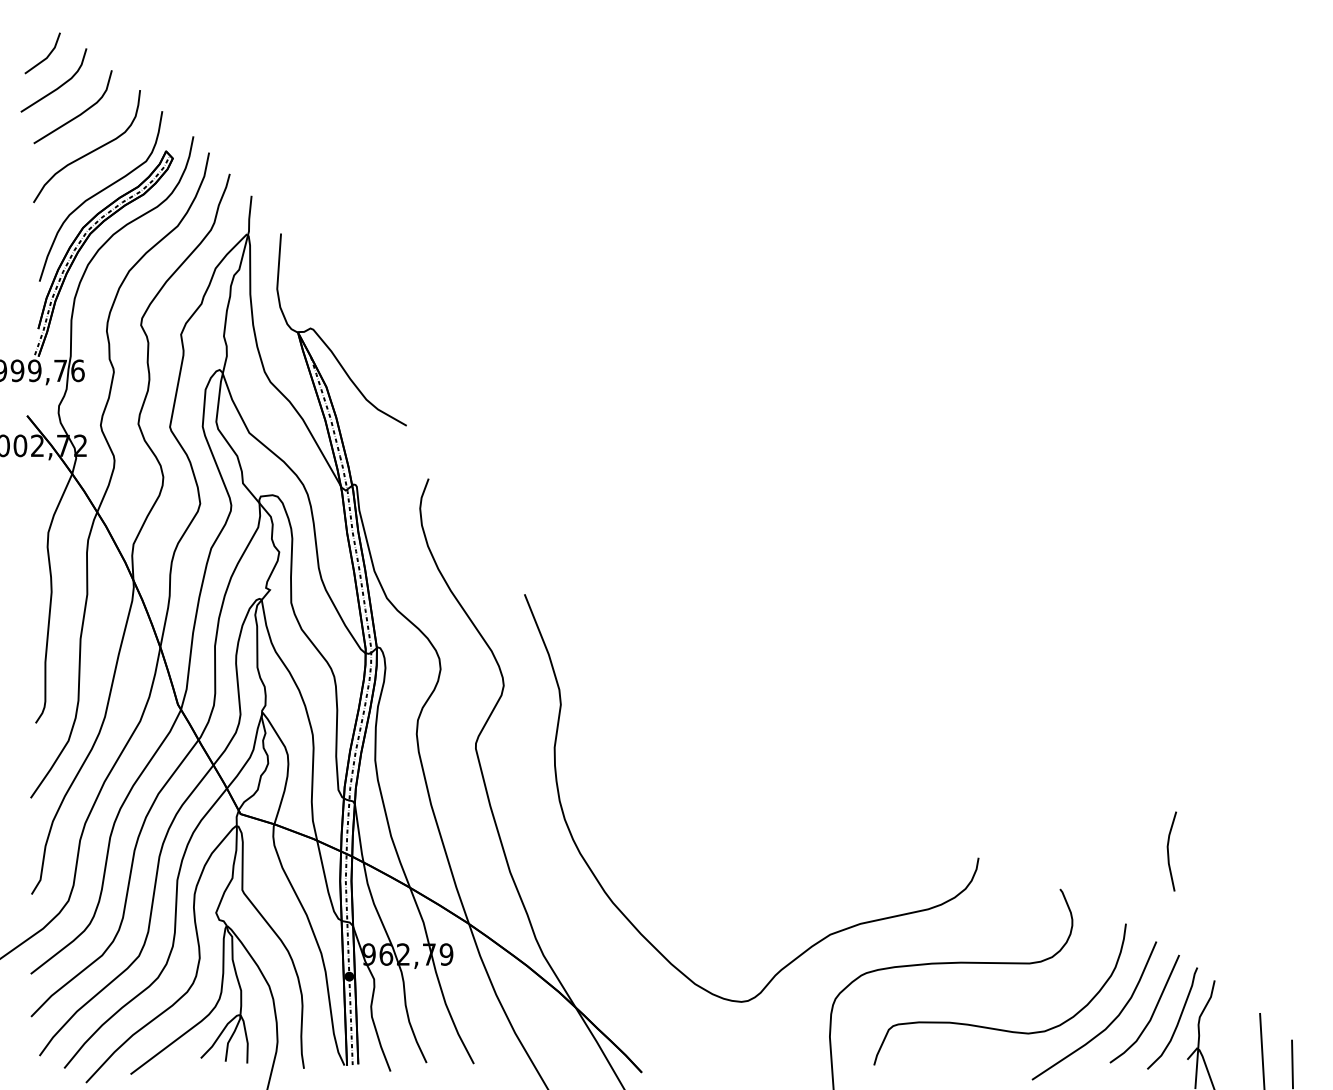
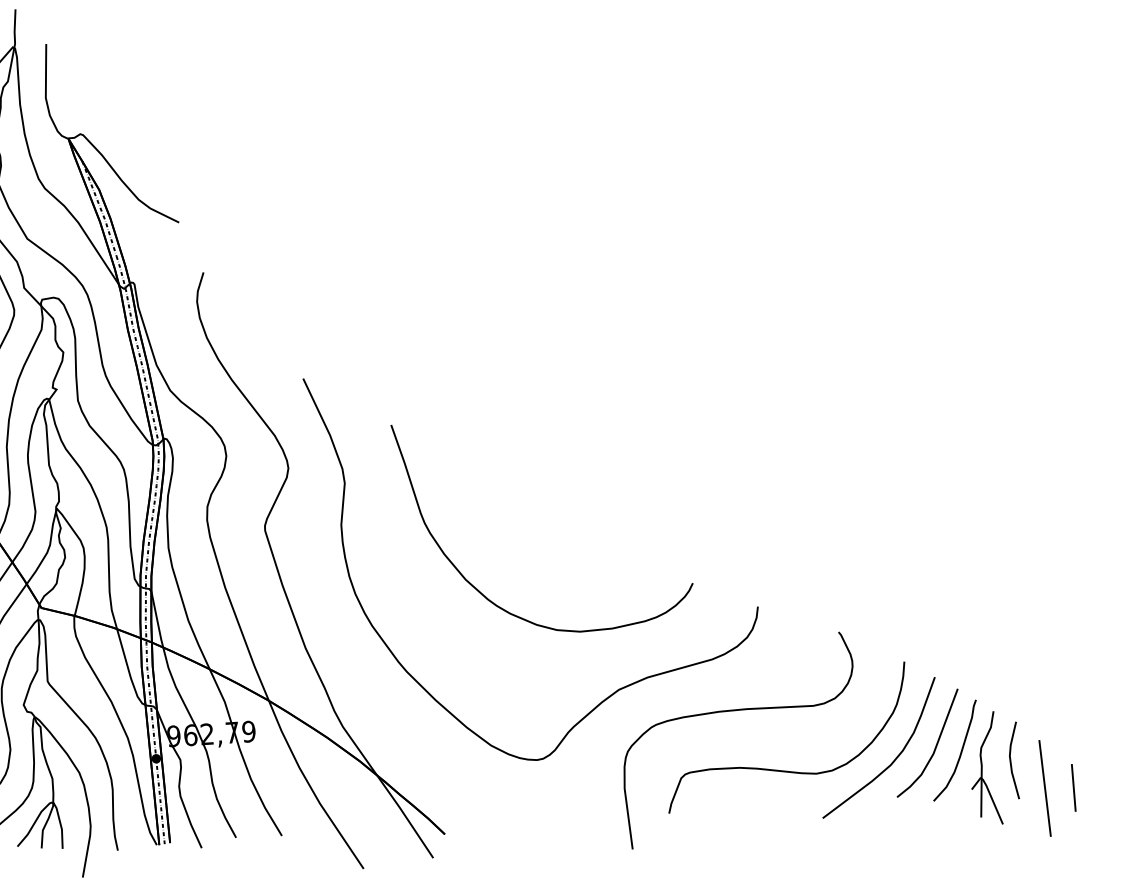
curve: (695, 826) -> (482, 593), added
line: (1168, 851) -> (1010, 760), moved

